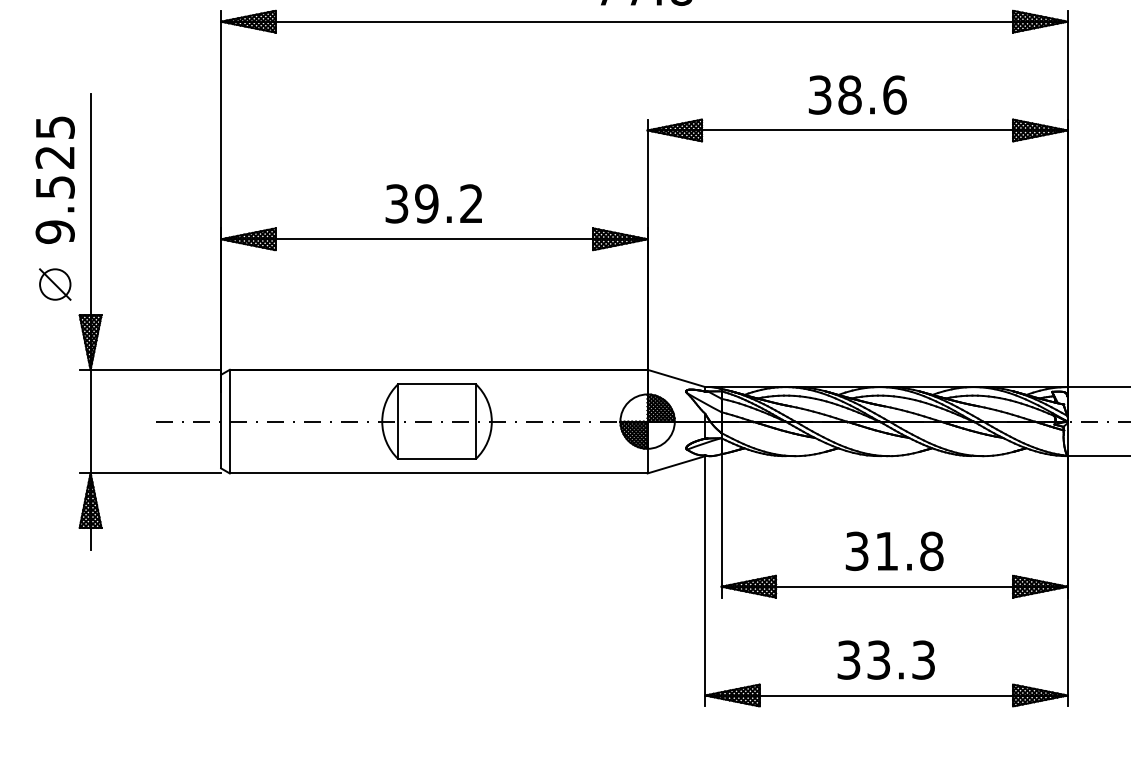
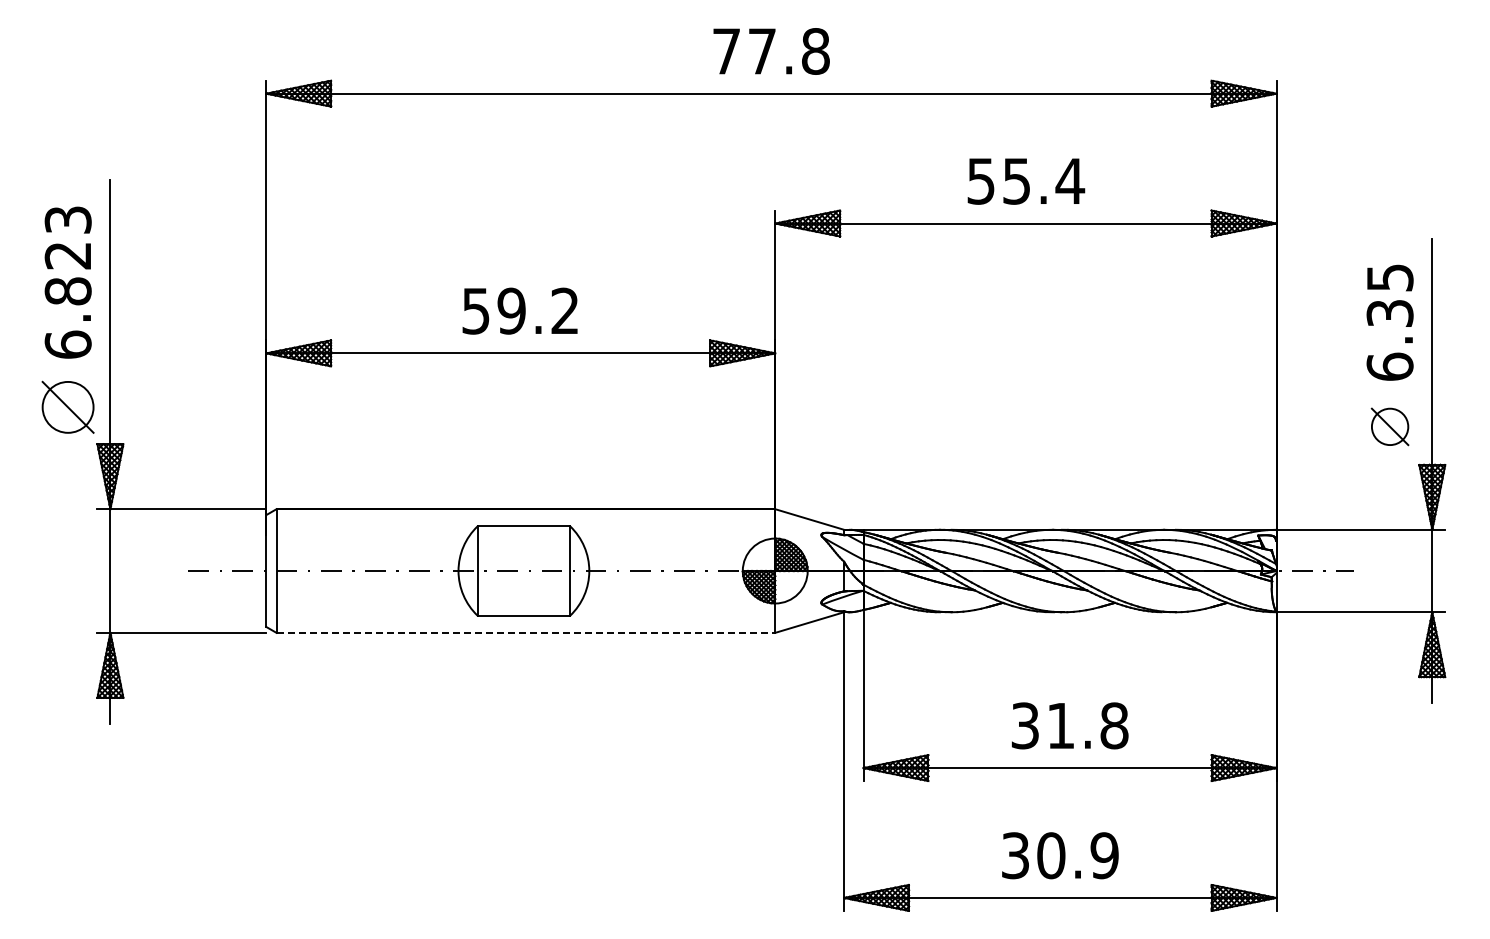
text: (858, 94) -> (1026, 180), 38.6 -> 55.4
text: (54, 179) -> (67, 282), 9.525 -> 6.823
text: (397, 203) -> (476, 310), 39.2 -> 59.2
part: (55, 284) -> (68, 407), size x1.4
line: (439, 473) -> (526, 632), solid -> dashed
text: (900, 659) -> (1077, 855), 33.3 -> 30.9

